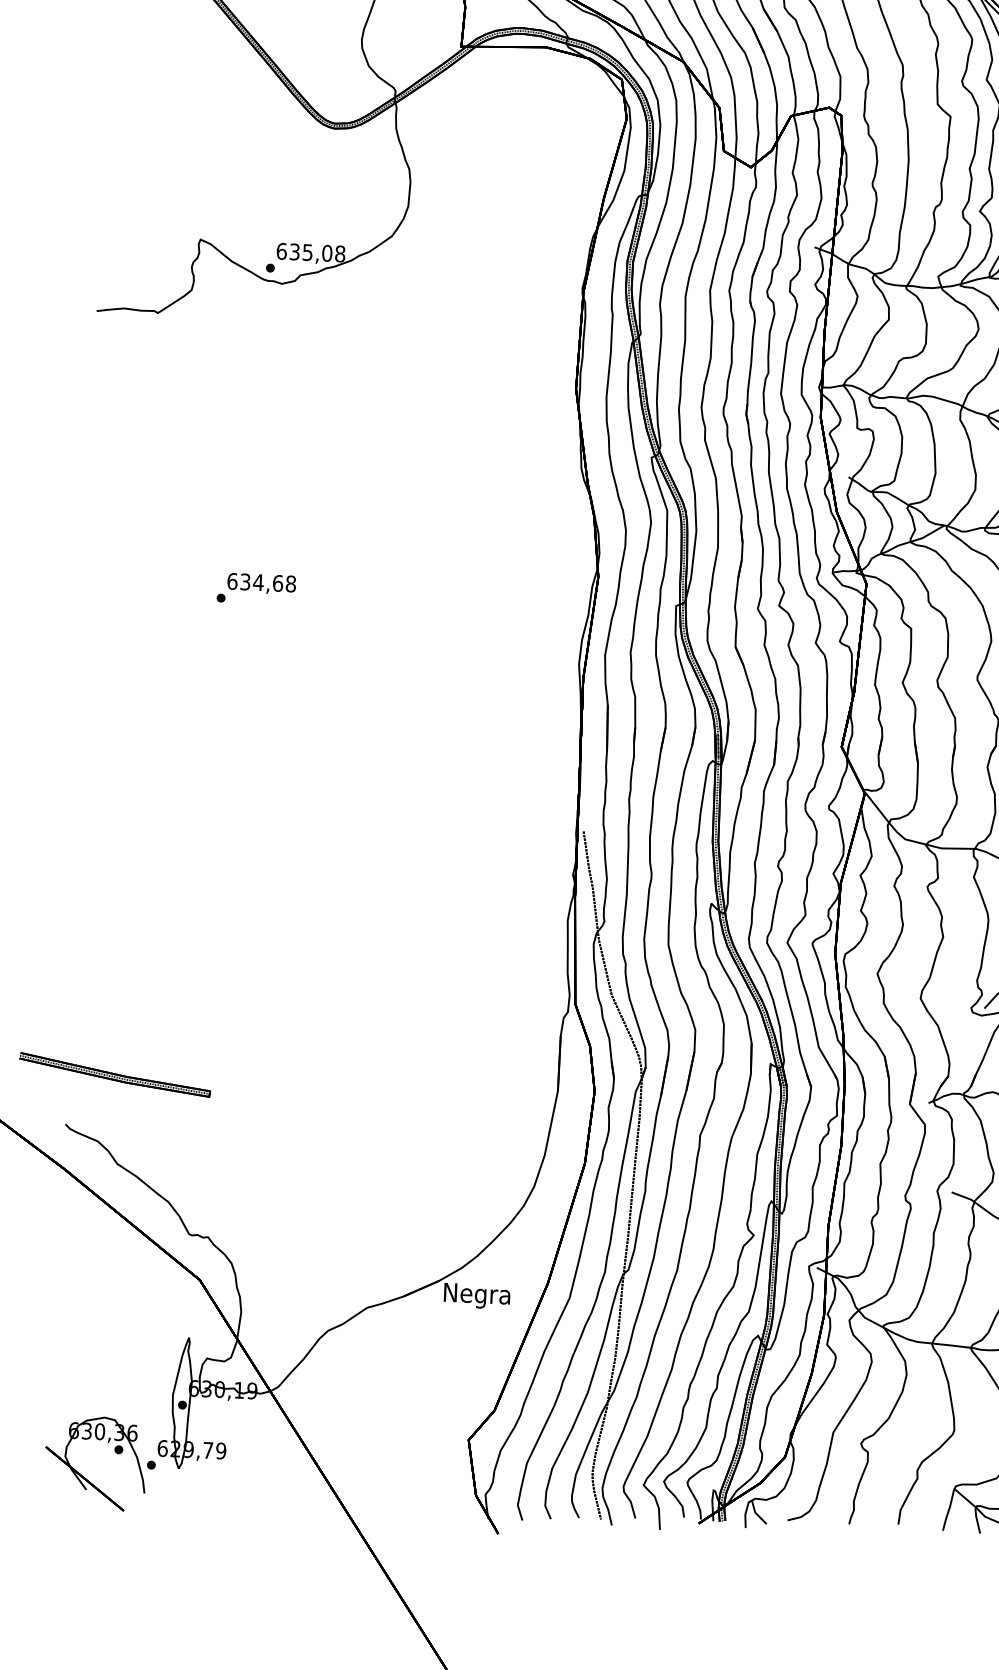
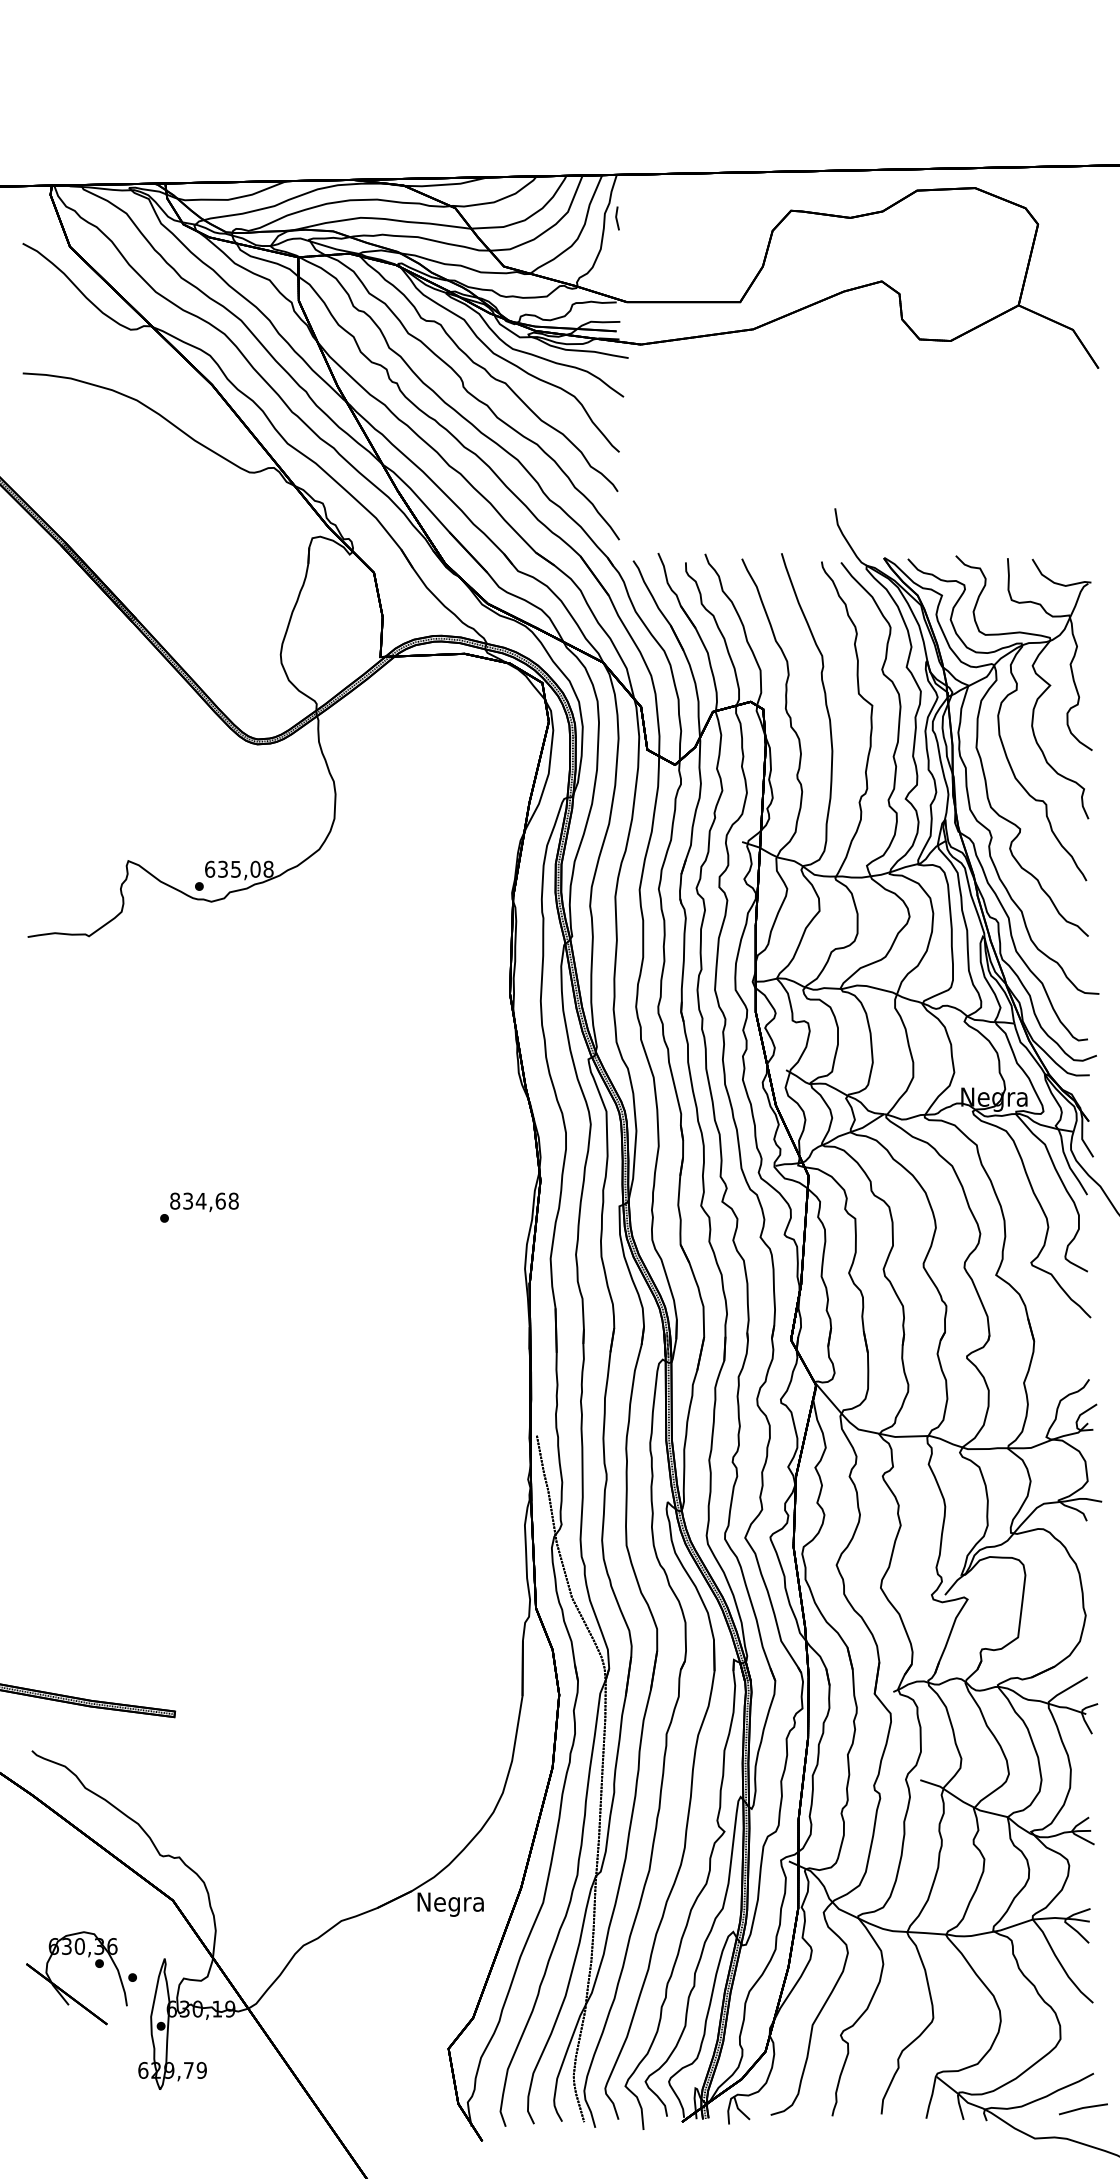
text: (232, 580) -> (175, 1200), 634,68 -> 834,68
part: (114, 1451) -> (95, 1965), moved

